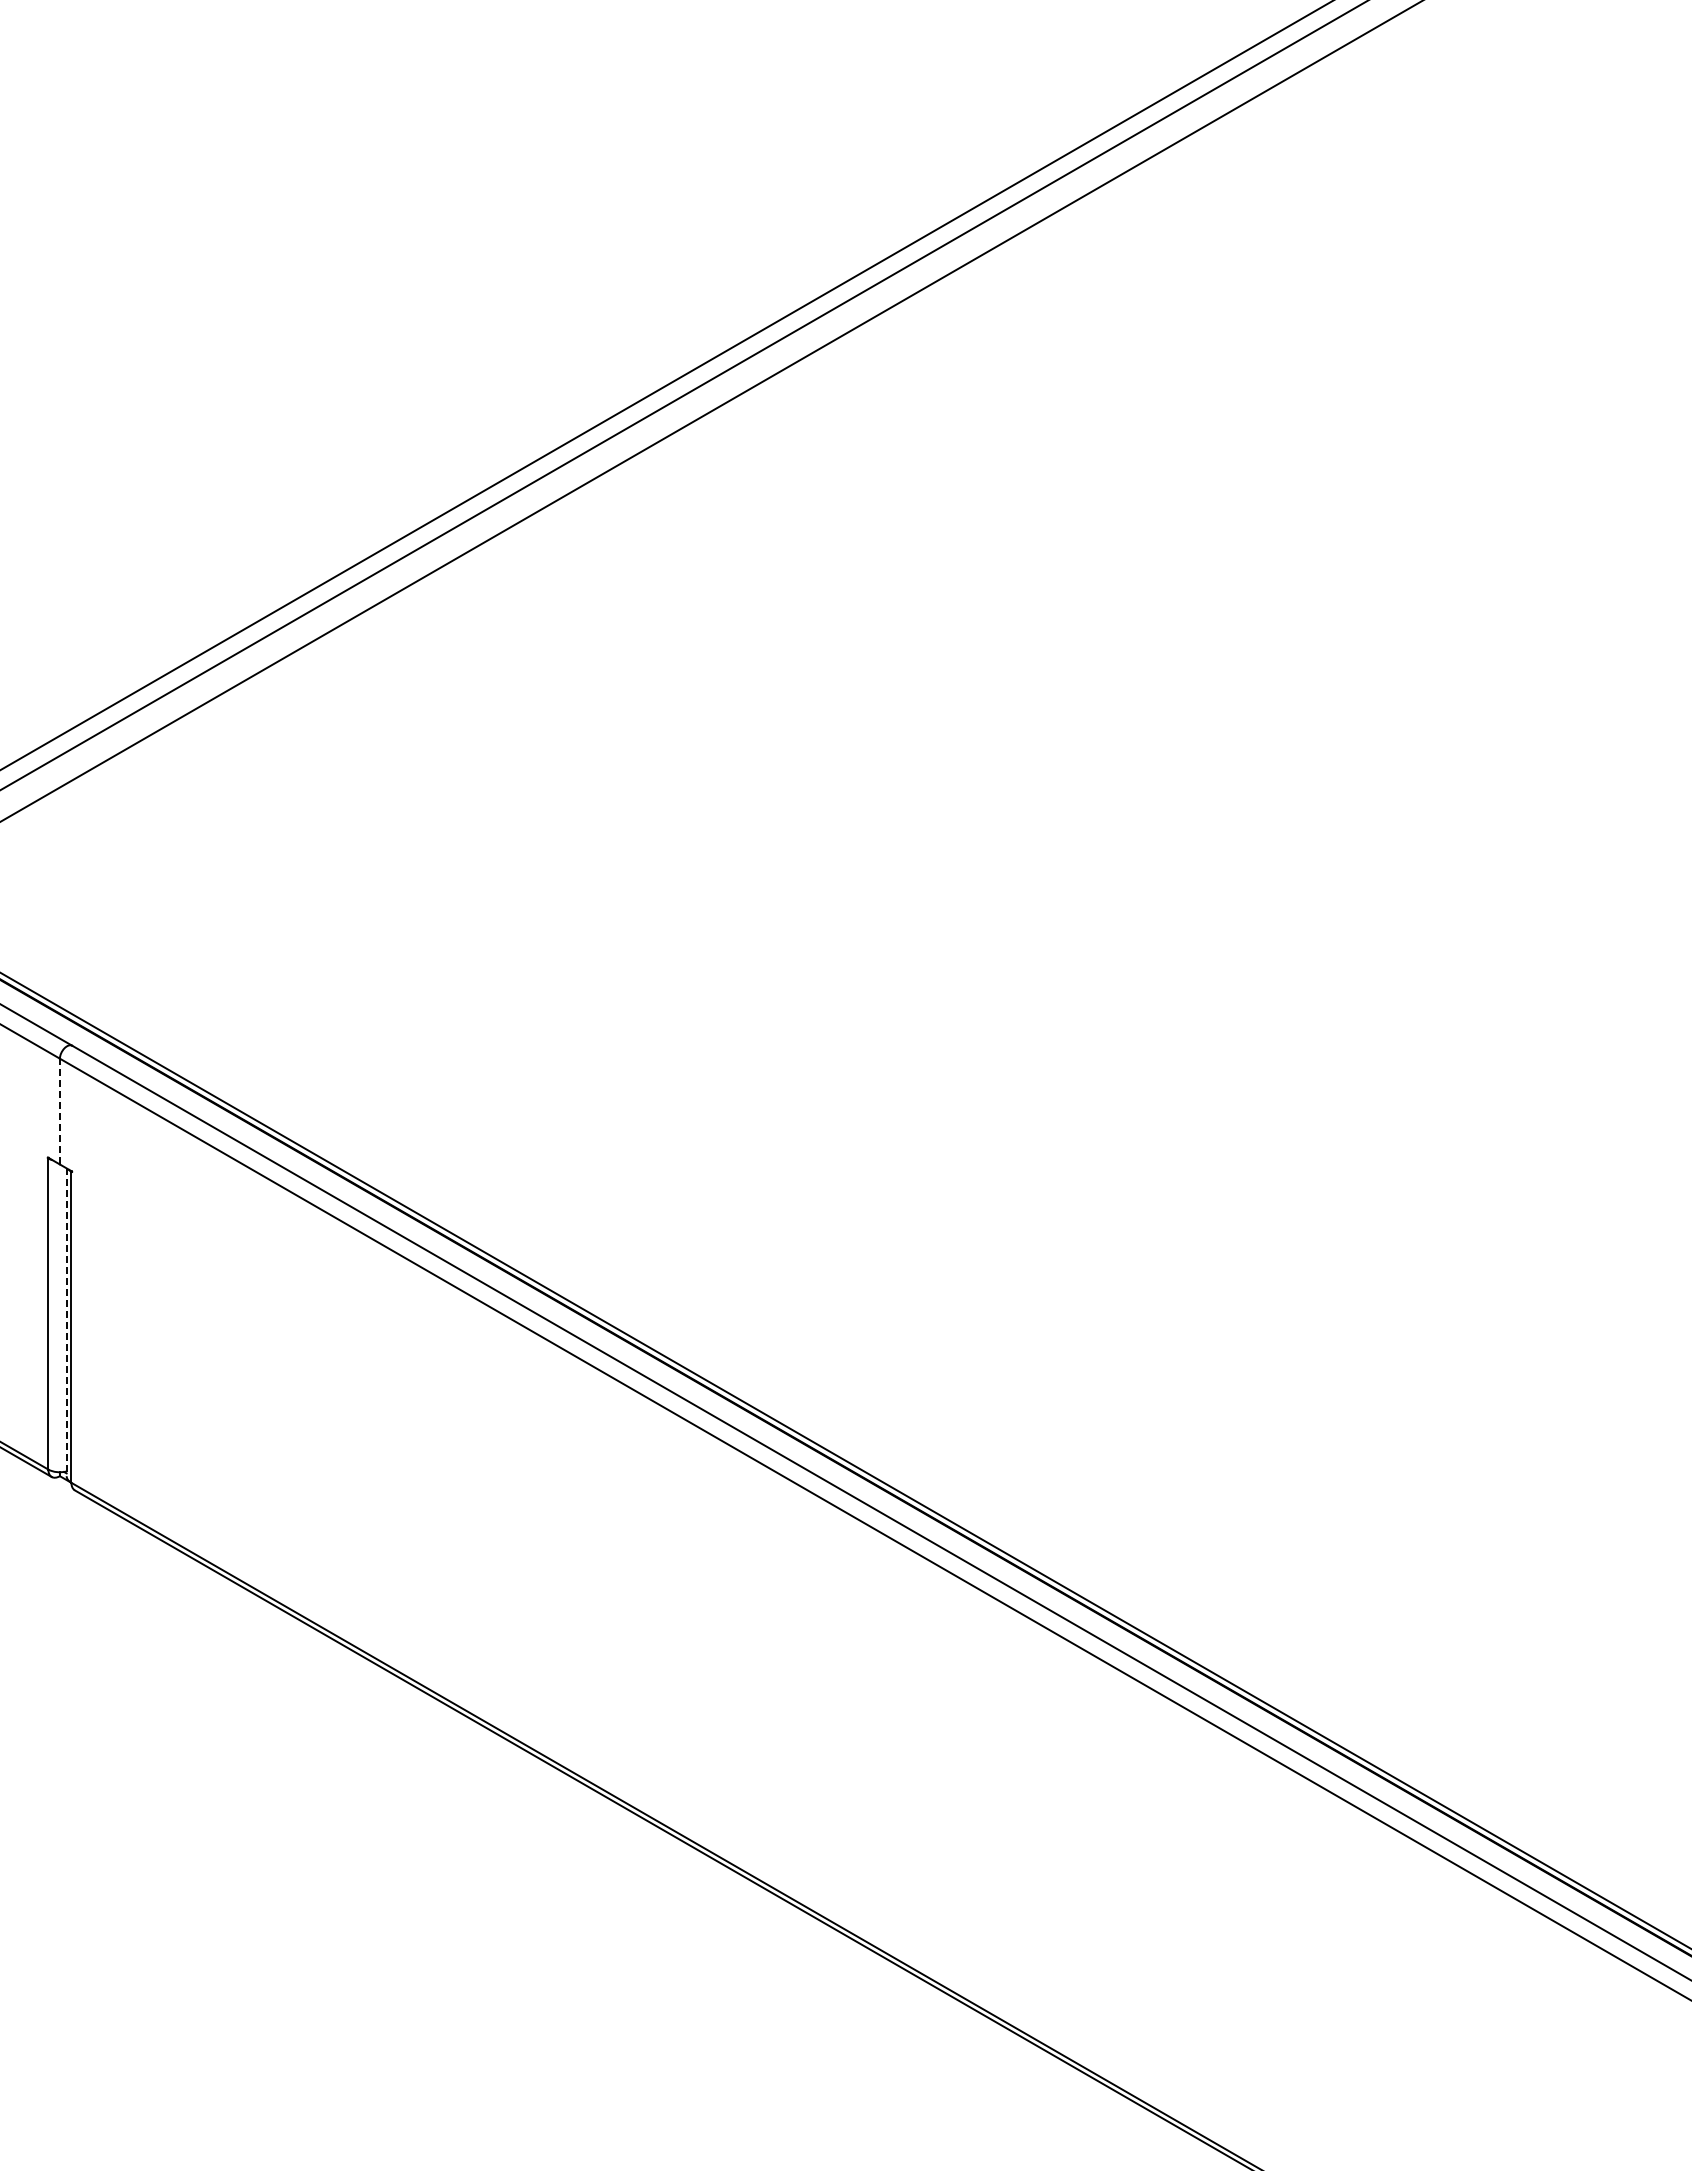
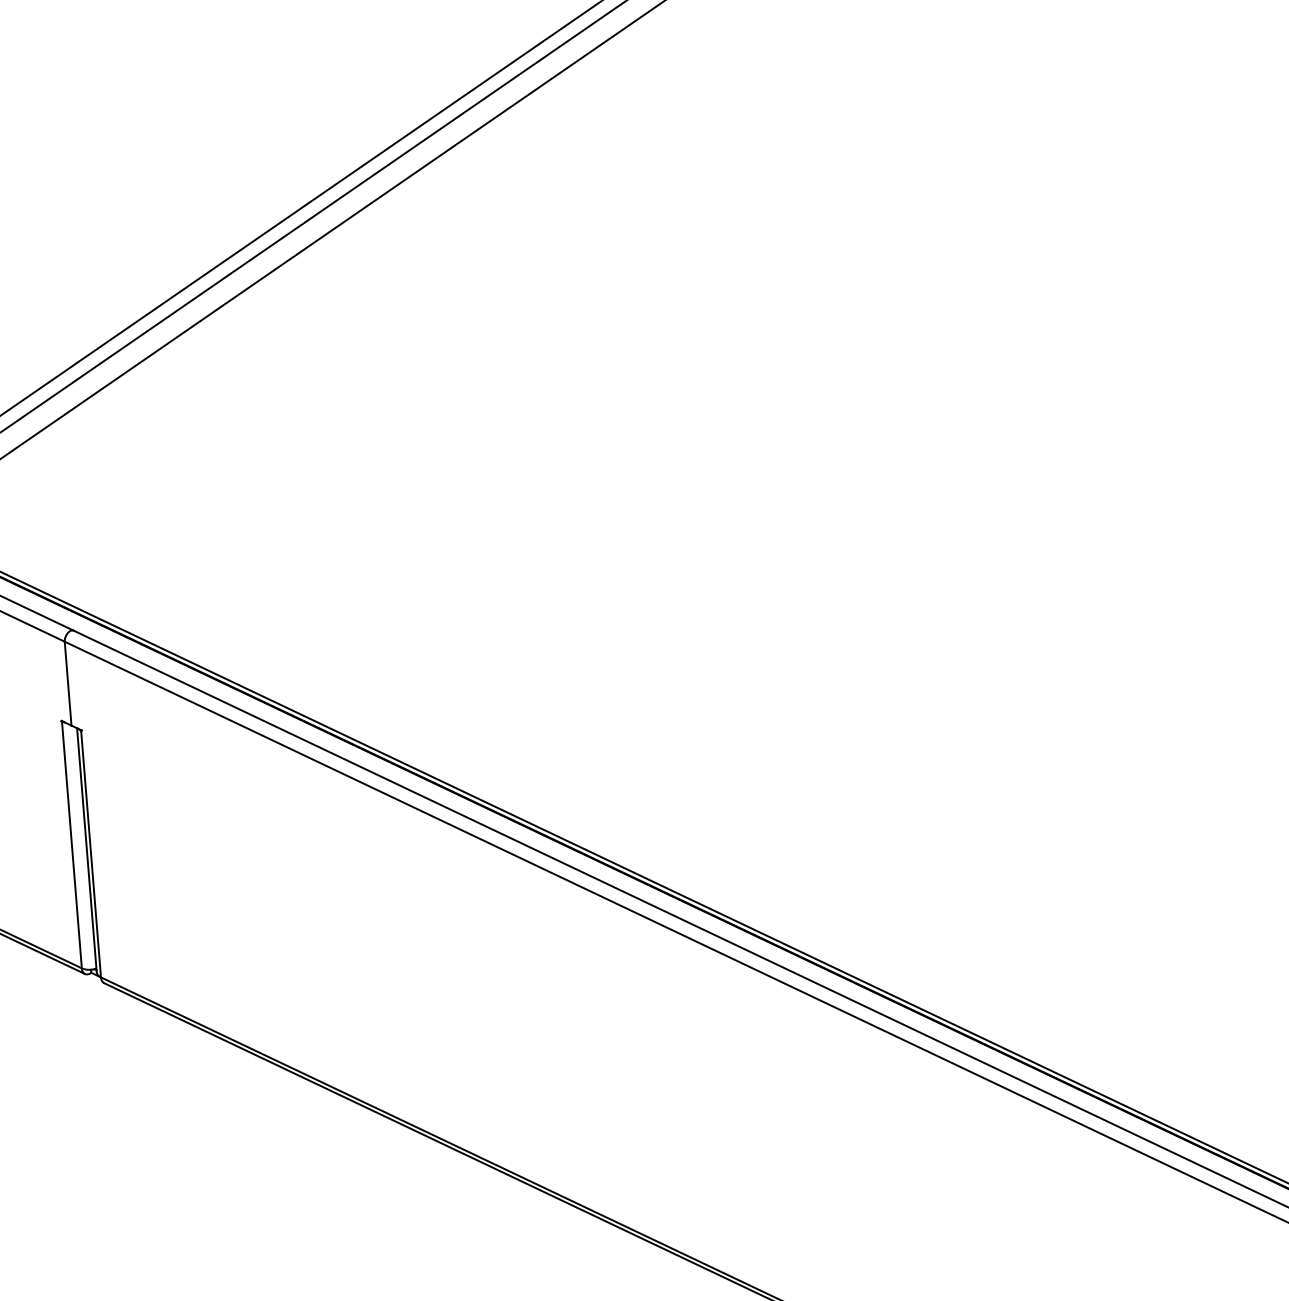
line: (59, 1111) -> (67, 683), dashed -> solid
line: (66, 1322) -> (86, 850), dashed -> solid

